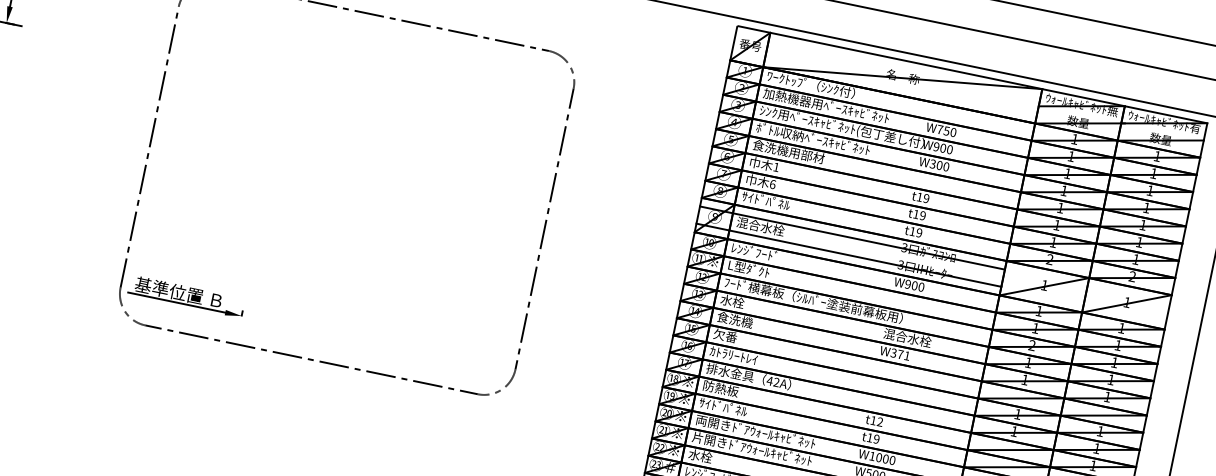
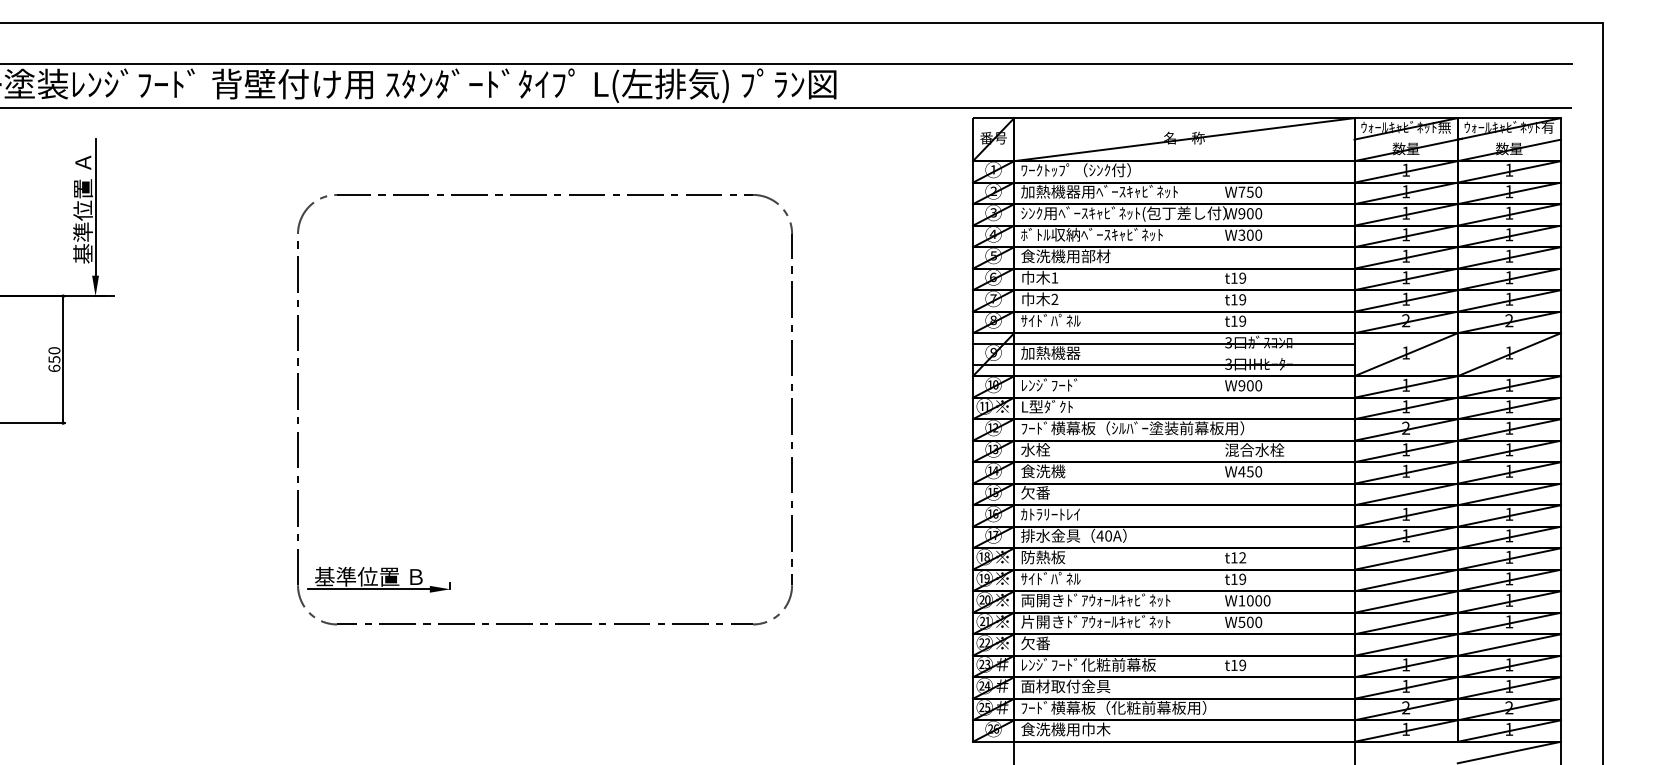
text: (772, 184) -> (1054, 299), 6 -> 2
text: (760, 226) -> (1050, 352), 混合水栓 -> 加熱機器
text: (900, 354) -> (1250, 471), W371 -> W450
text: (776, 381) -> (1108, 535), 42A -> 40A
text: (700, 456) -> (1035, 643), 水栓 -> 欠番

